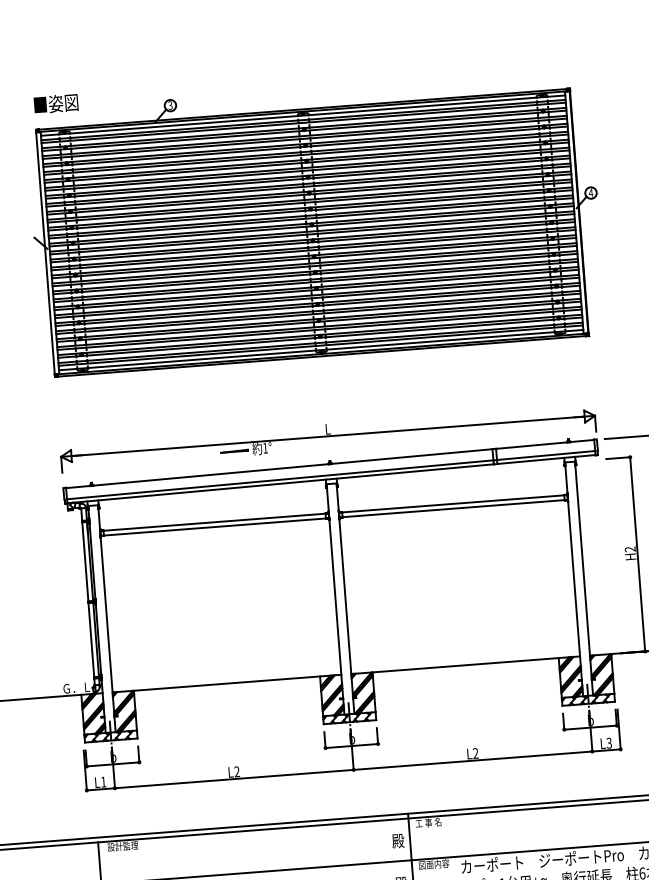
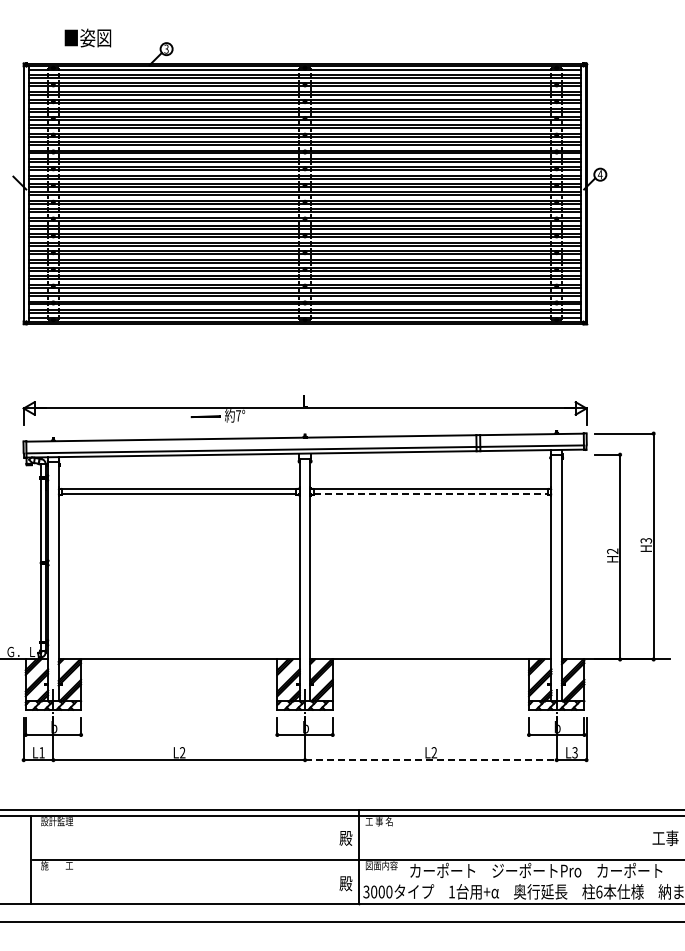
text: (55, 103) -> (87, 37), moved
text: (265, 447) -> (238, 415), 1° -> 7°
line: (454, 508) -> (431, 494), solid -> dashed
line: (472, 761) -> (430, 760), solid -> dashed

